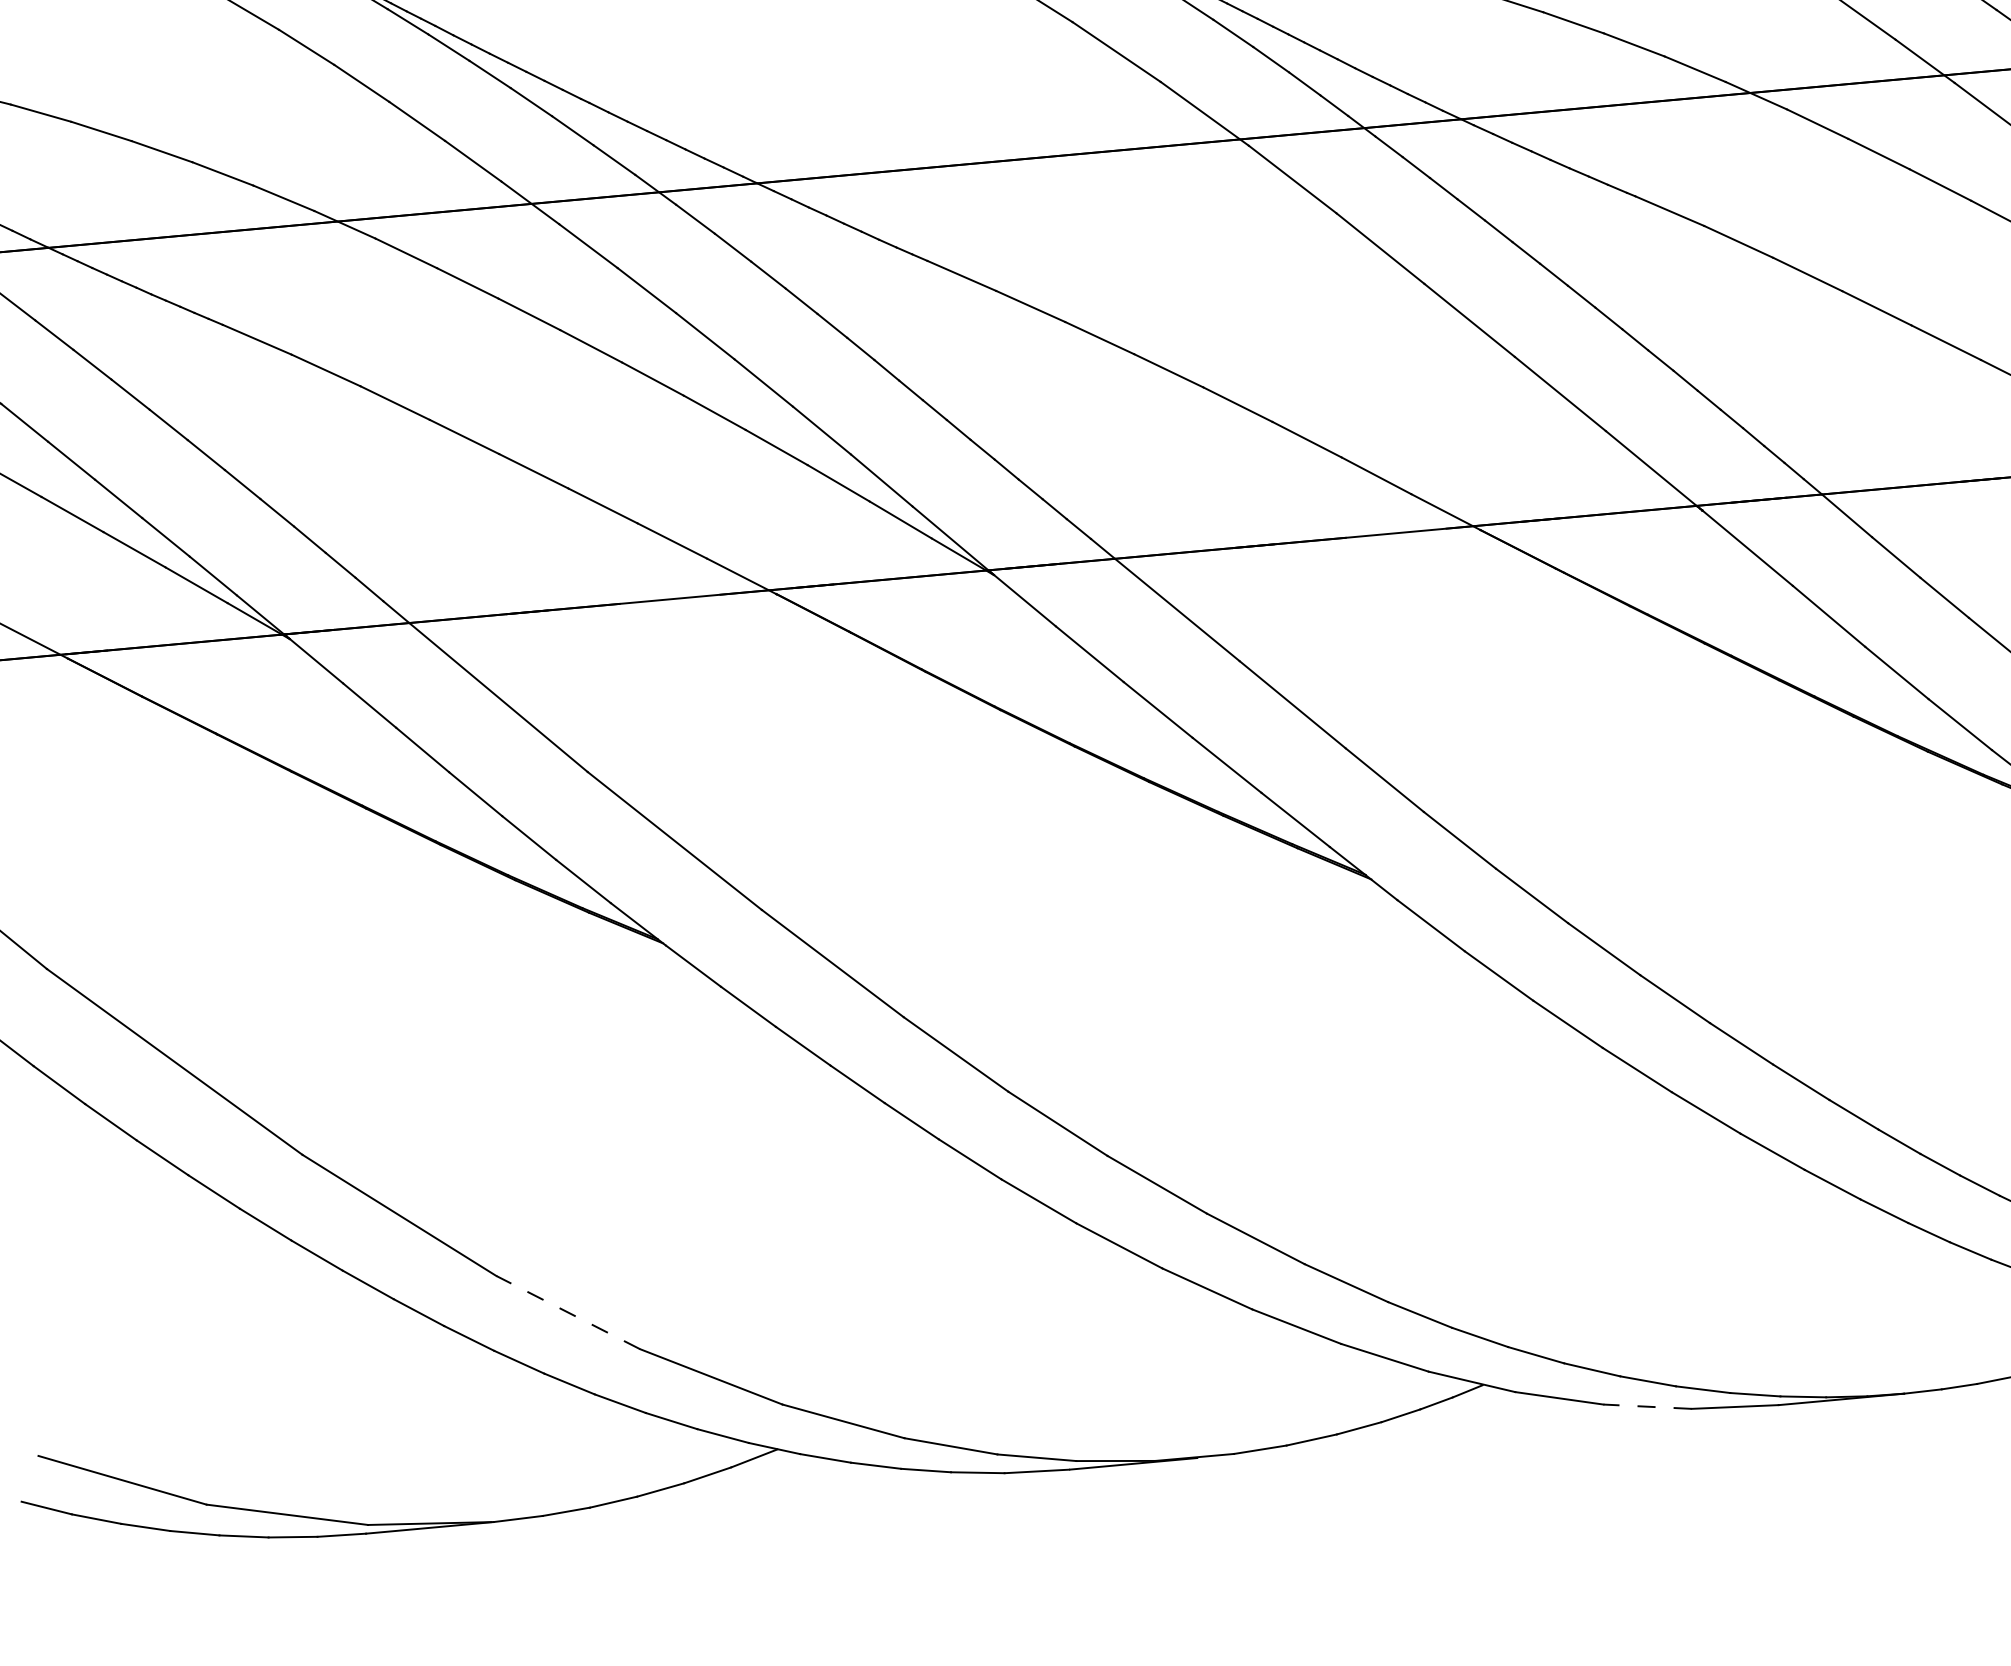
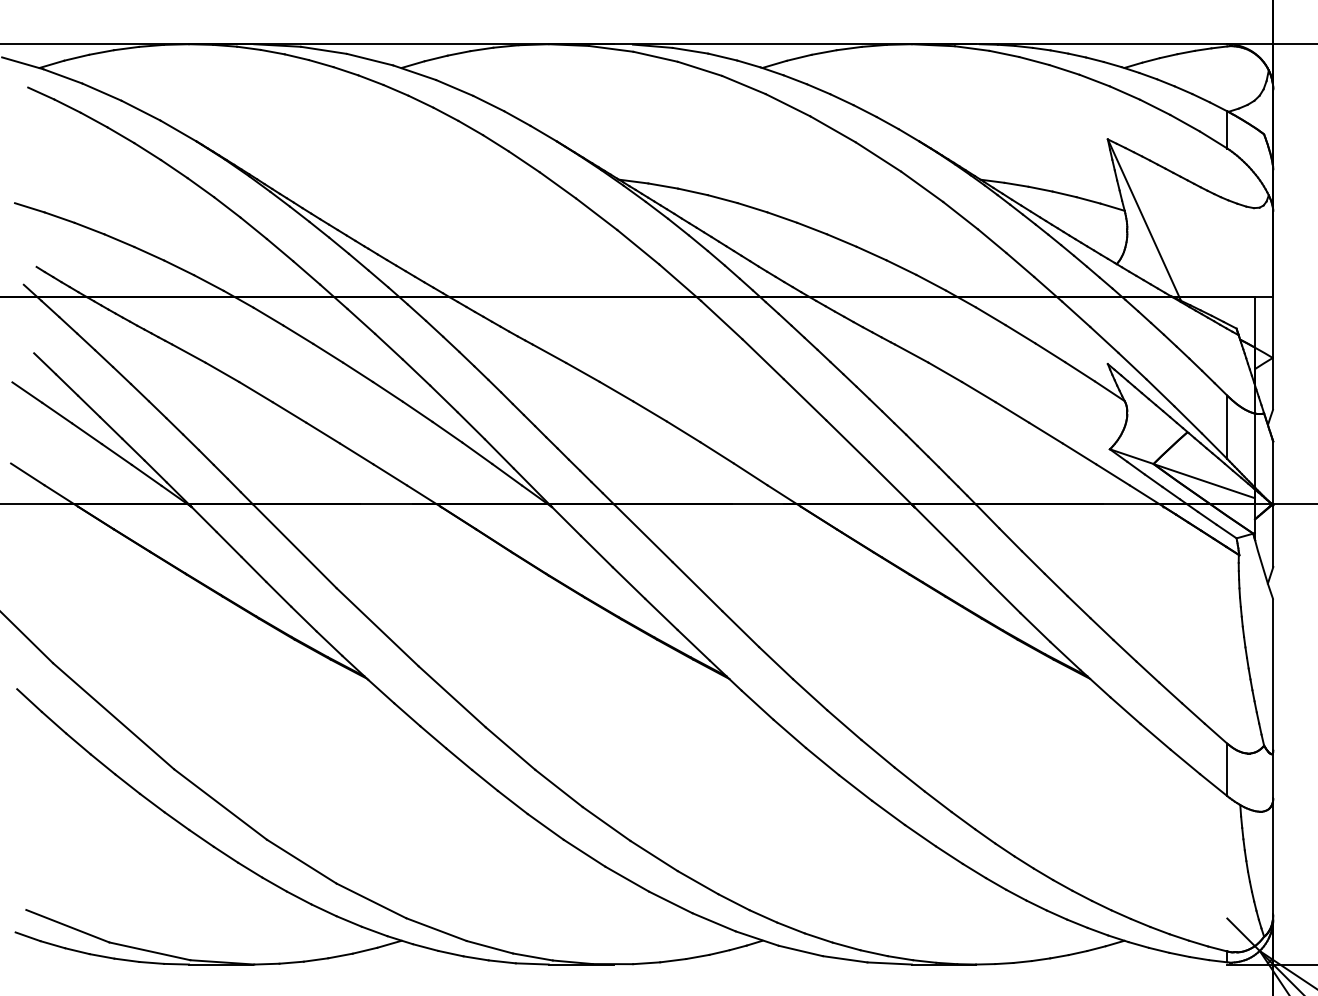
line: (567, 1312) -> (301, 861), dashed -> solid
line: (1646, 1407) -> (844, 959), dashed -> solid

